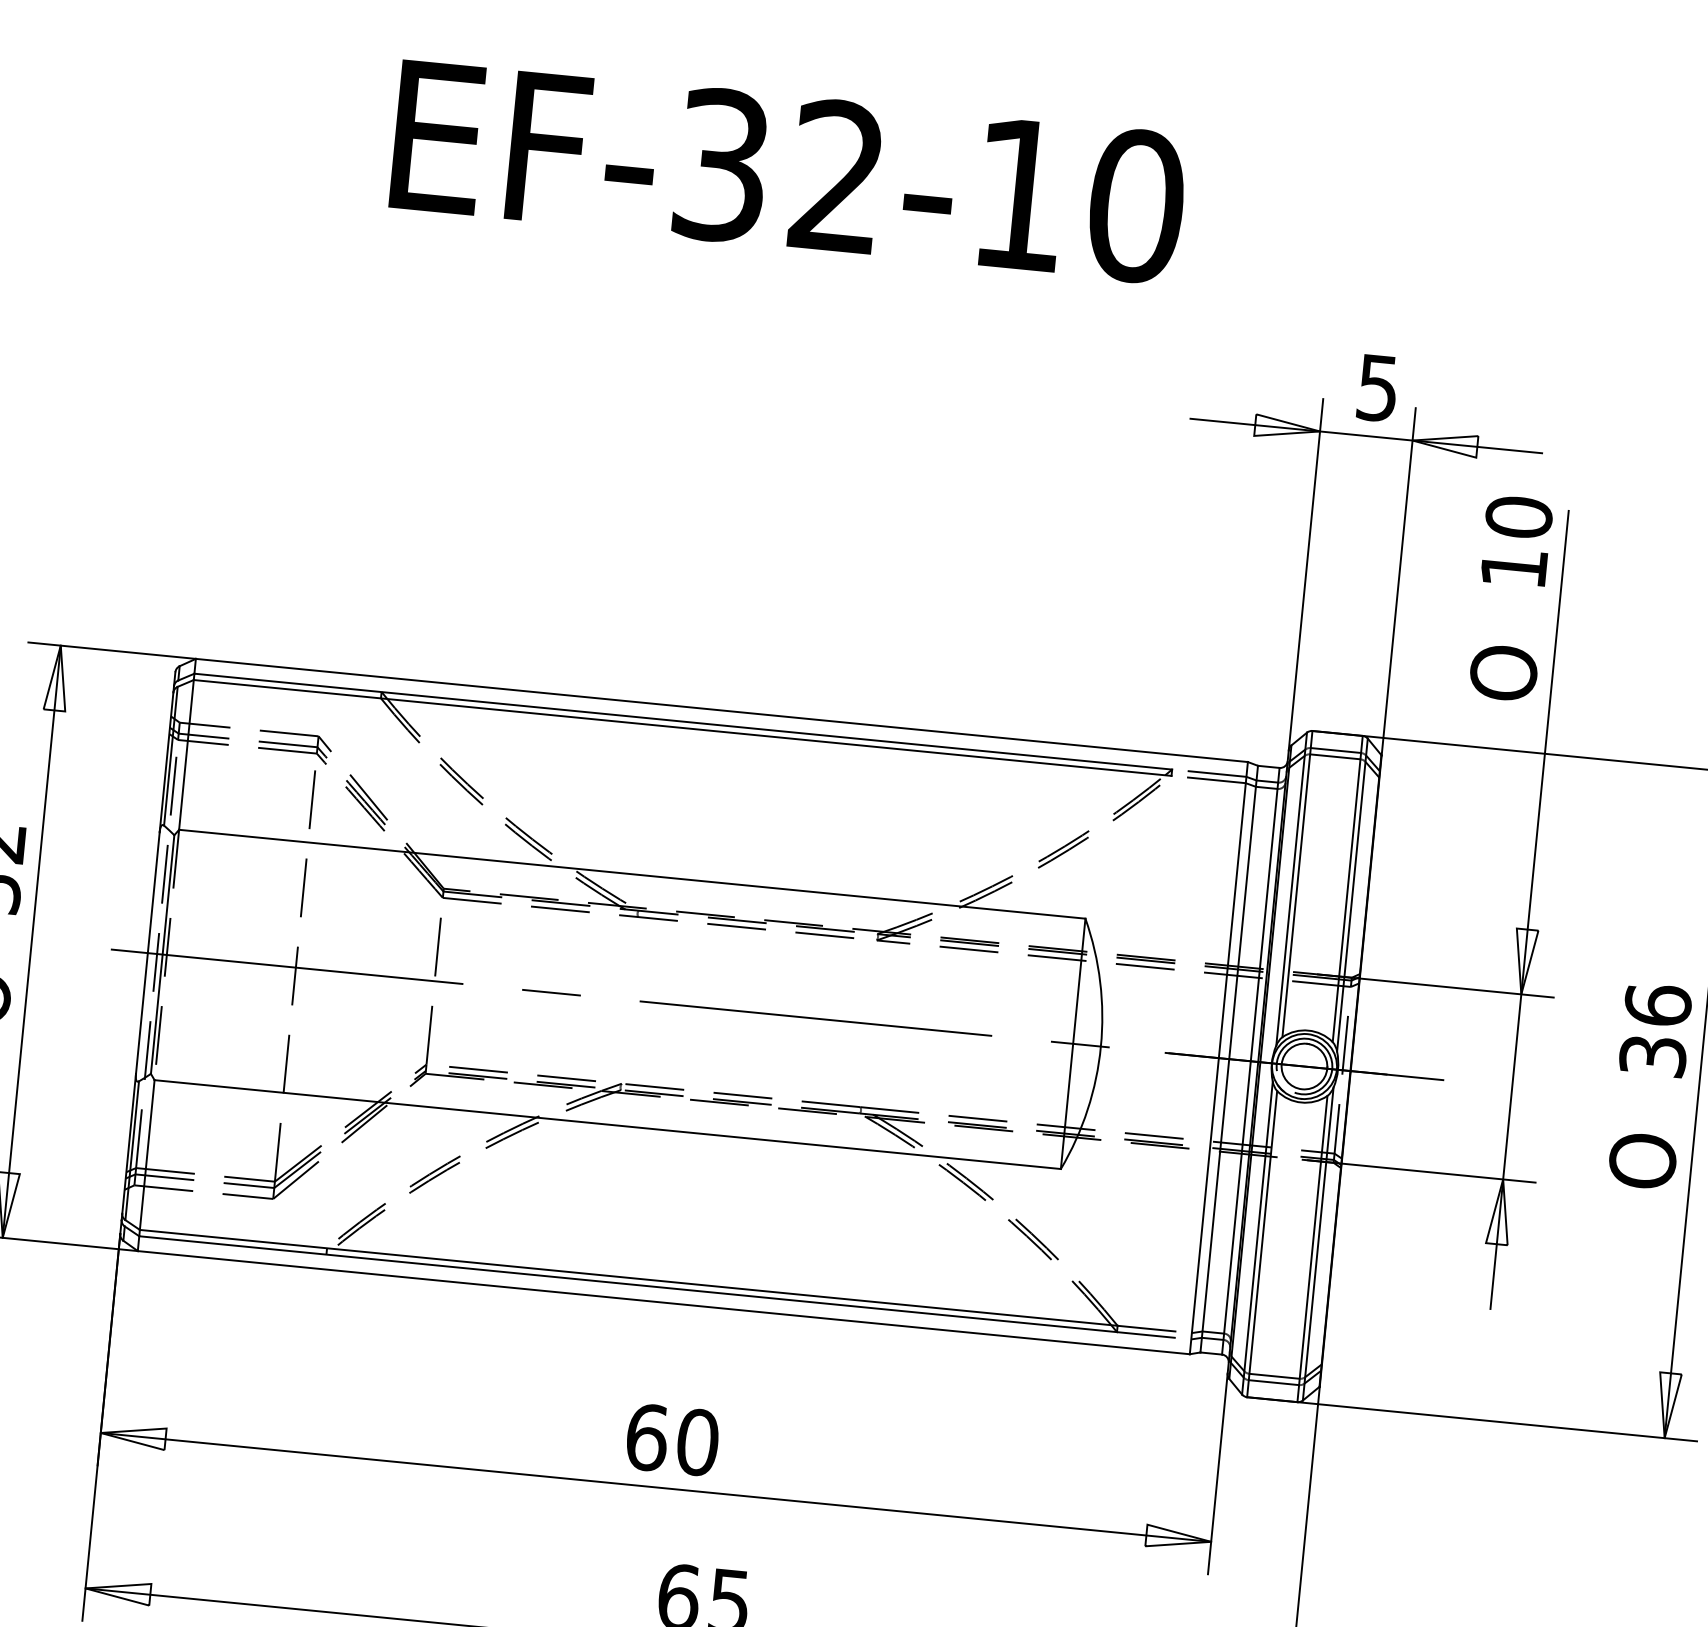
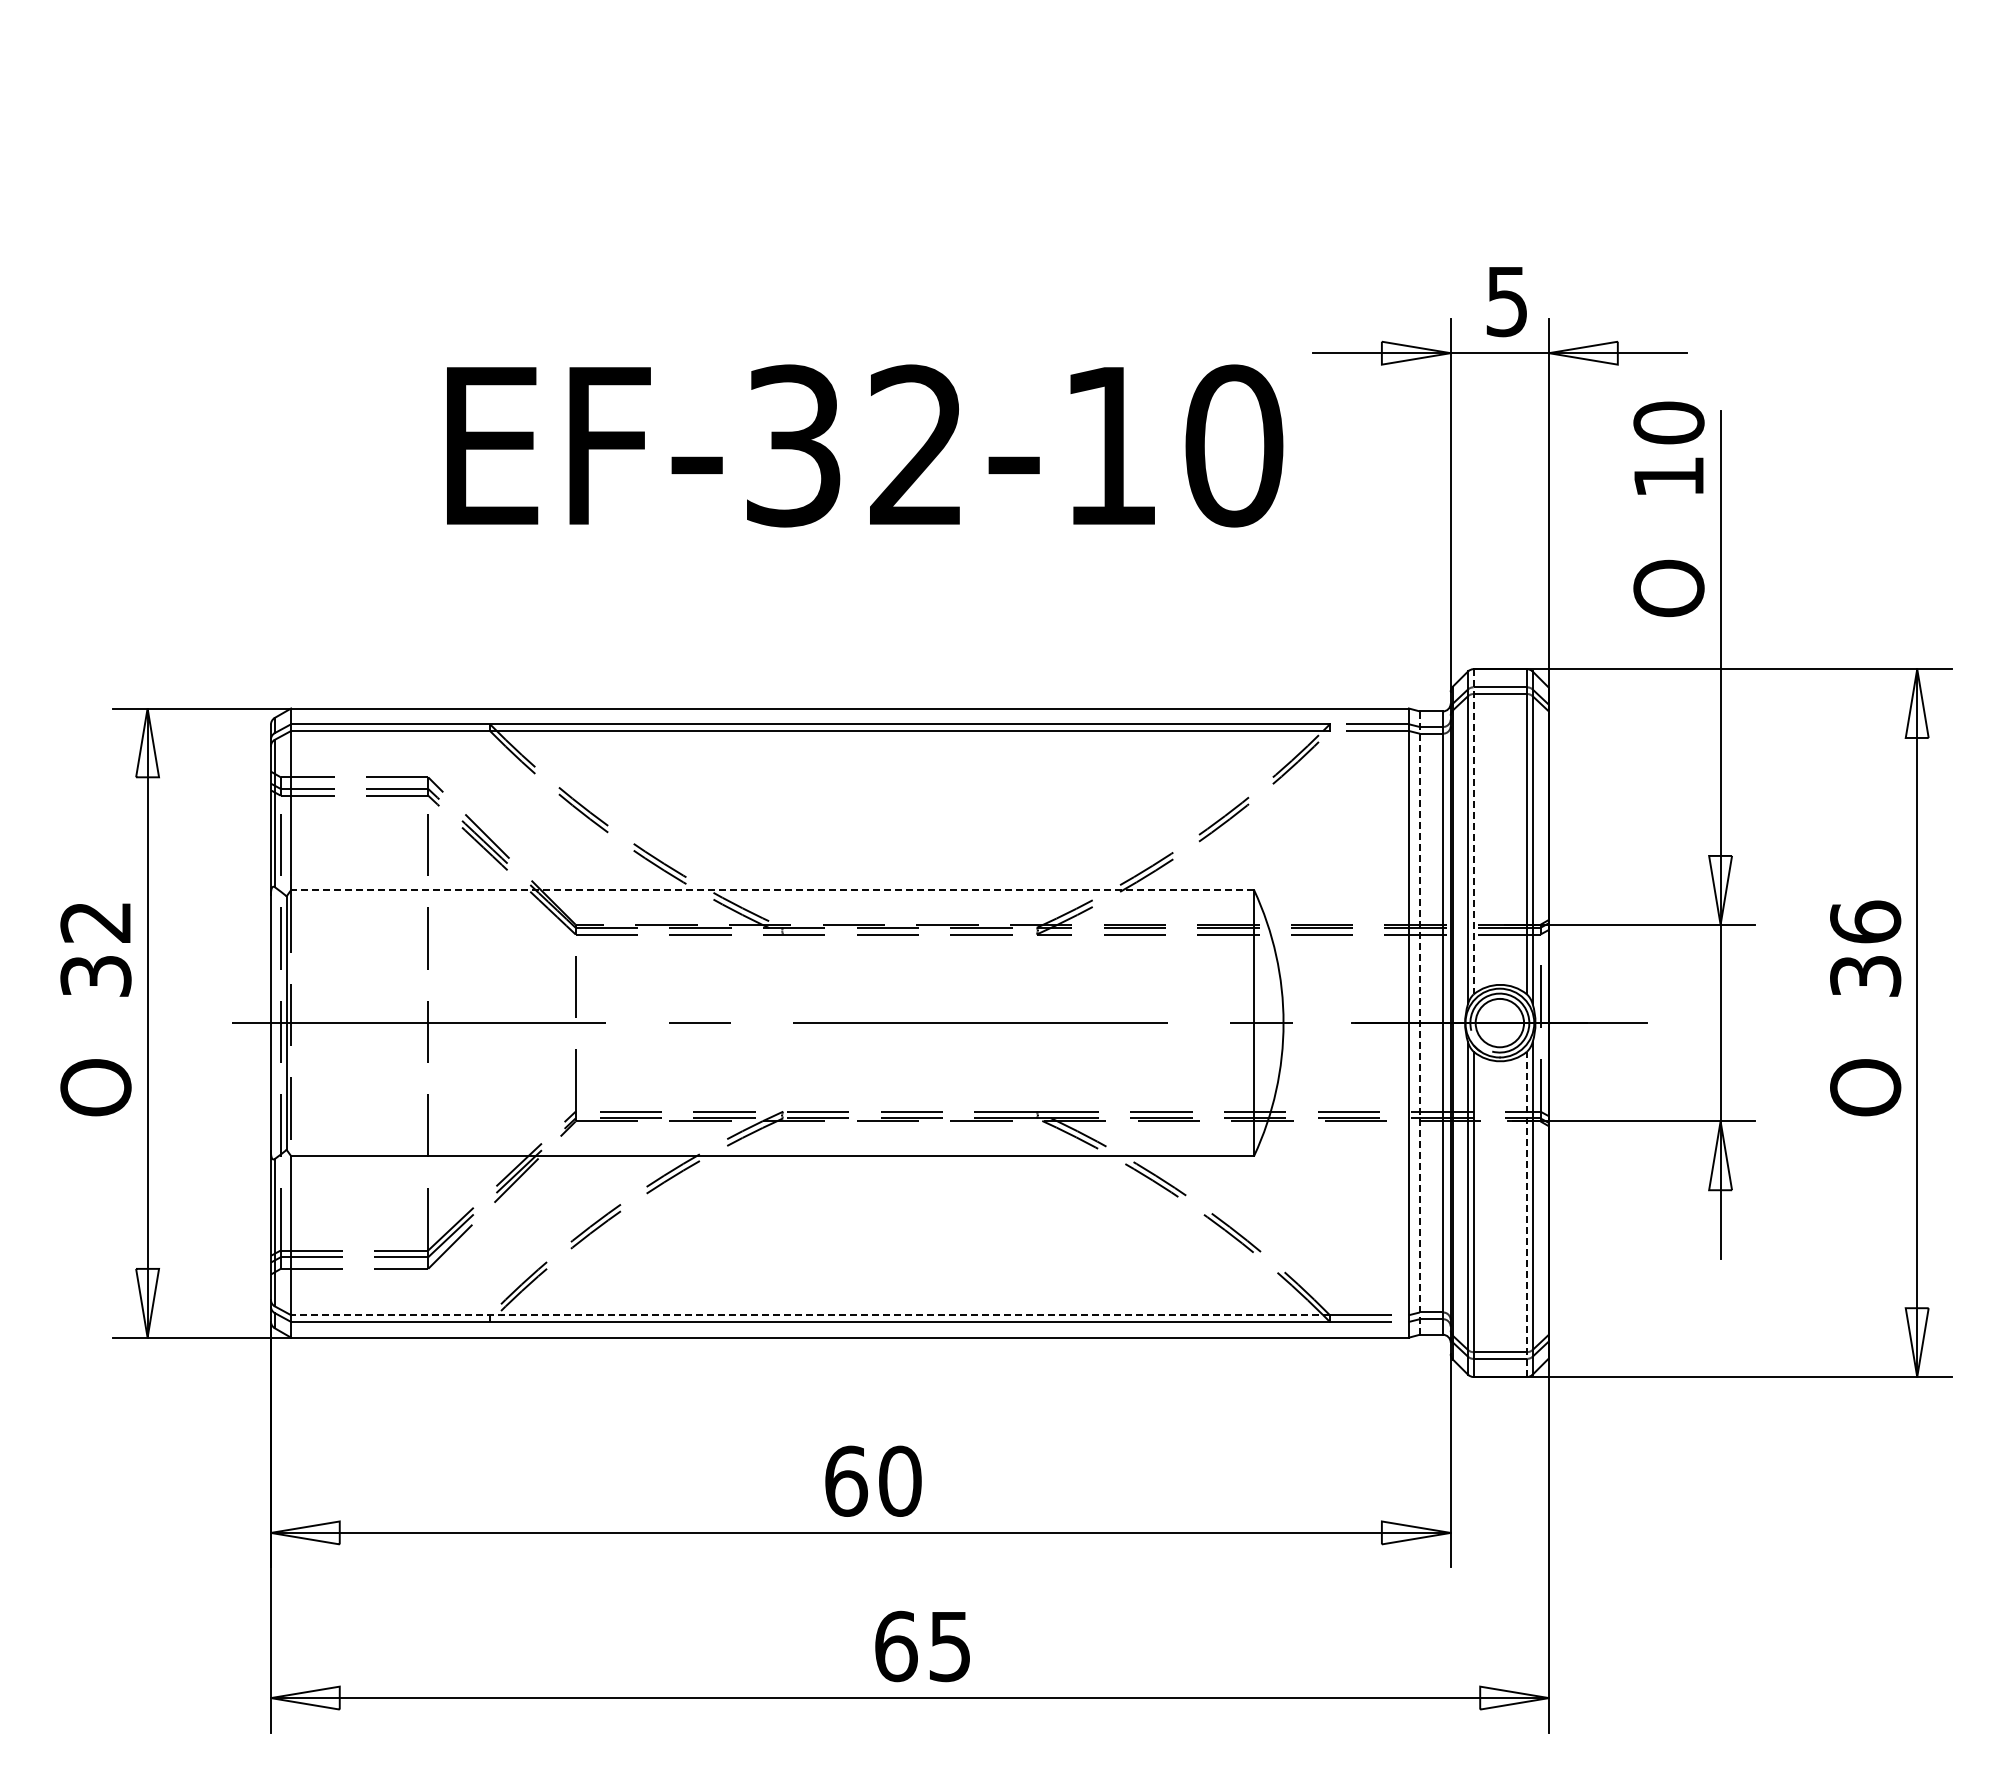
text: (789, 171) -> (865, 445), moved
line: (632, 874) -> (772, 890), solid -> dashed
line: (1297, 883) -> (1473, 831), solid -> dashed
line: (1228, 1059) -> (1419, 1023), solid -> dashed
line: (1312, 1249) -> (1527, 1214), solid -> dashed
line: (628, 1278) -> (810, 1315), solid -> dashed

